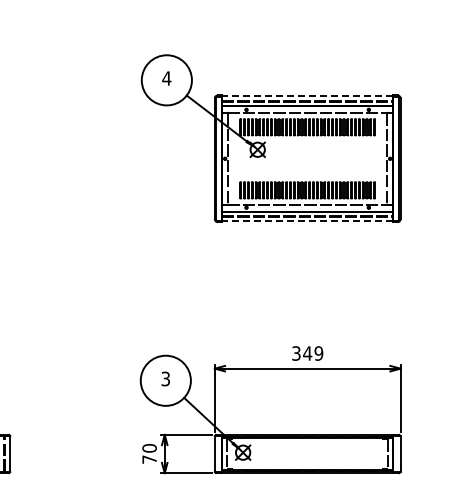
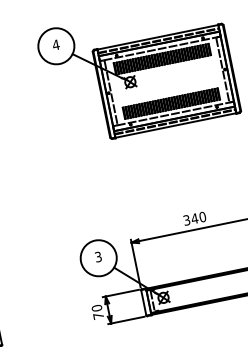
line: (307, 96) -> (157, 37), dashed -> solid
line: (307, 221) -> (175, 125), dashed -> solid
text: (318, 353) -> (202, 217), 349 -> 340

